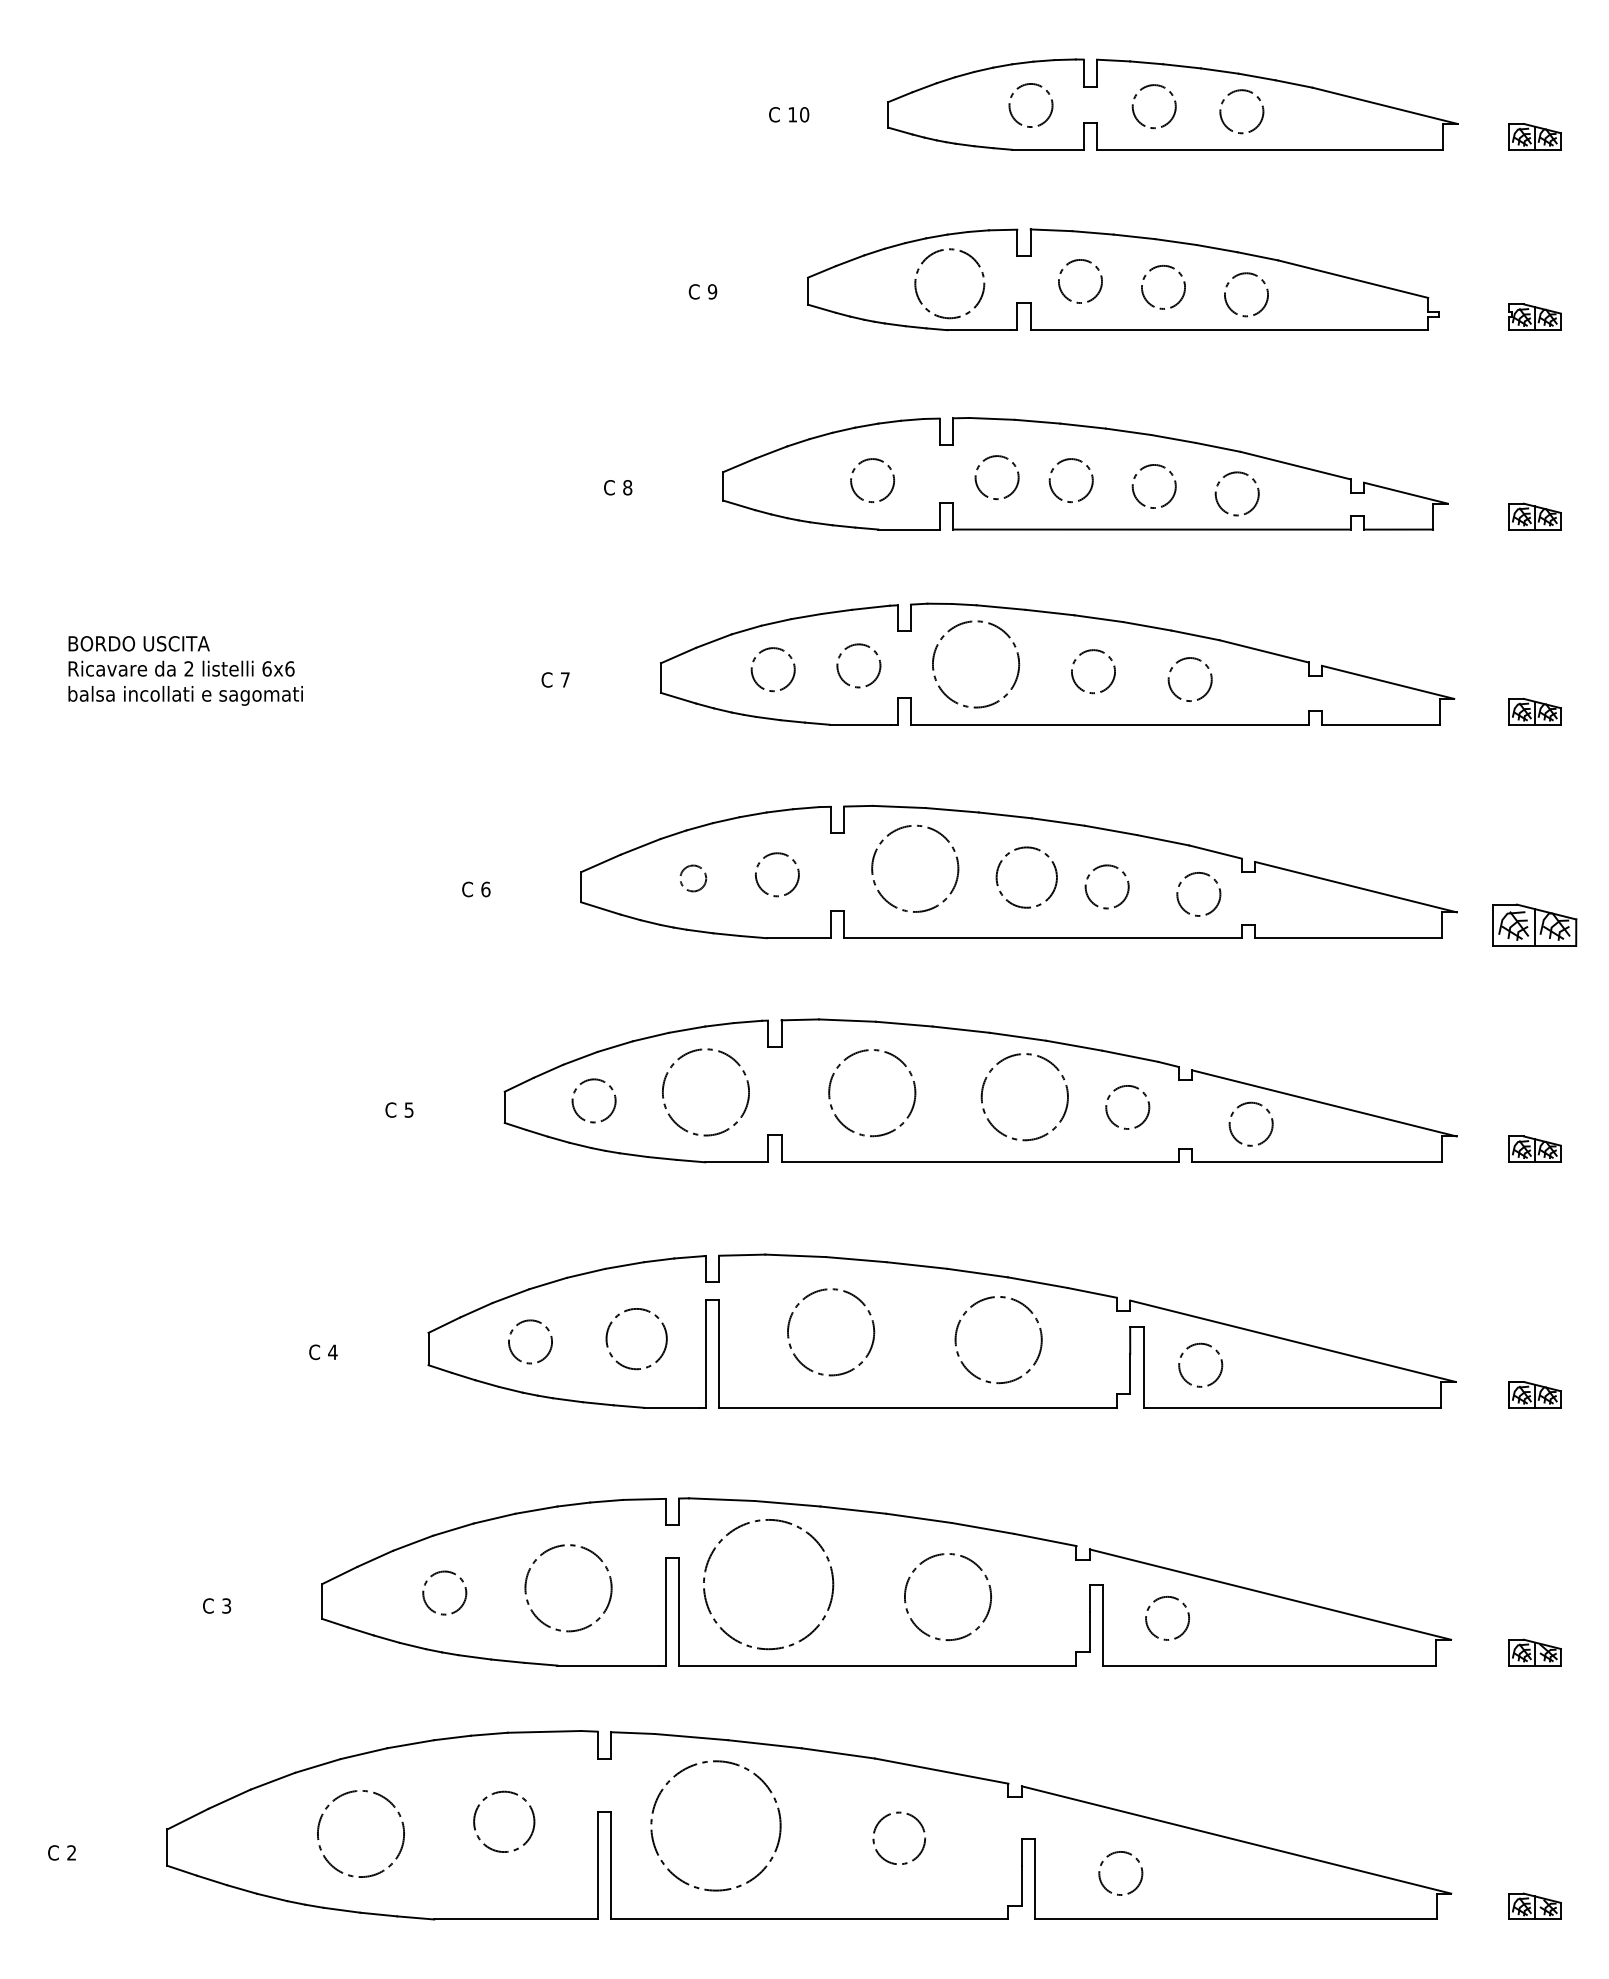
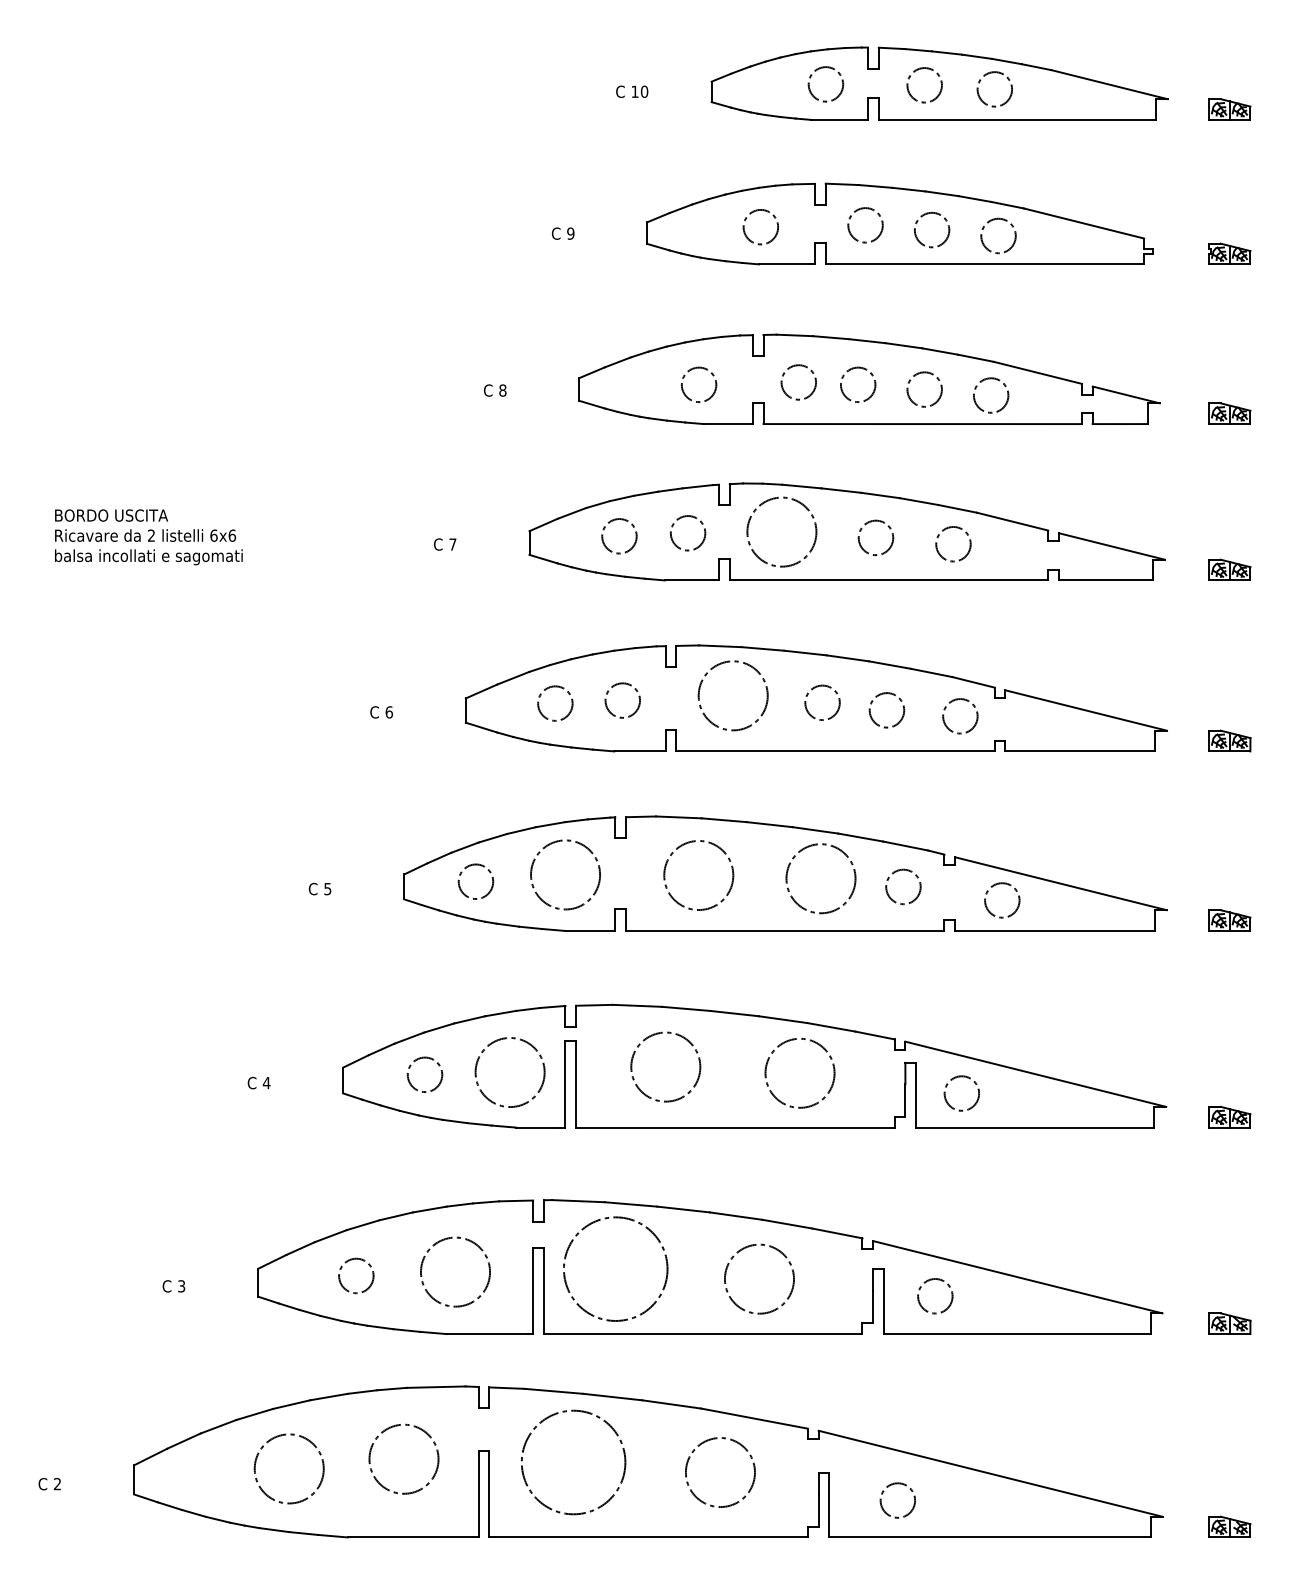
circle: (949, 282) -> (760, 226), size x0.62
circle: (1026, 877) -> (822, 702), size x0.71
circle: (693, 878) -> (555, 703), size x1.67
part: (1534, 924) -> (1229, 740), size x0.62
circle: (635, 1339) -> (509, 1072), size x1.43
circle: (503, 1820) -> (403, 1458), size x1.43
circle: (898, 1838) -> (719, 1472), size x1.67

